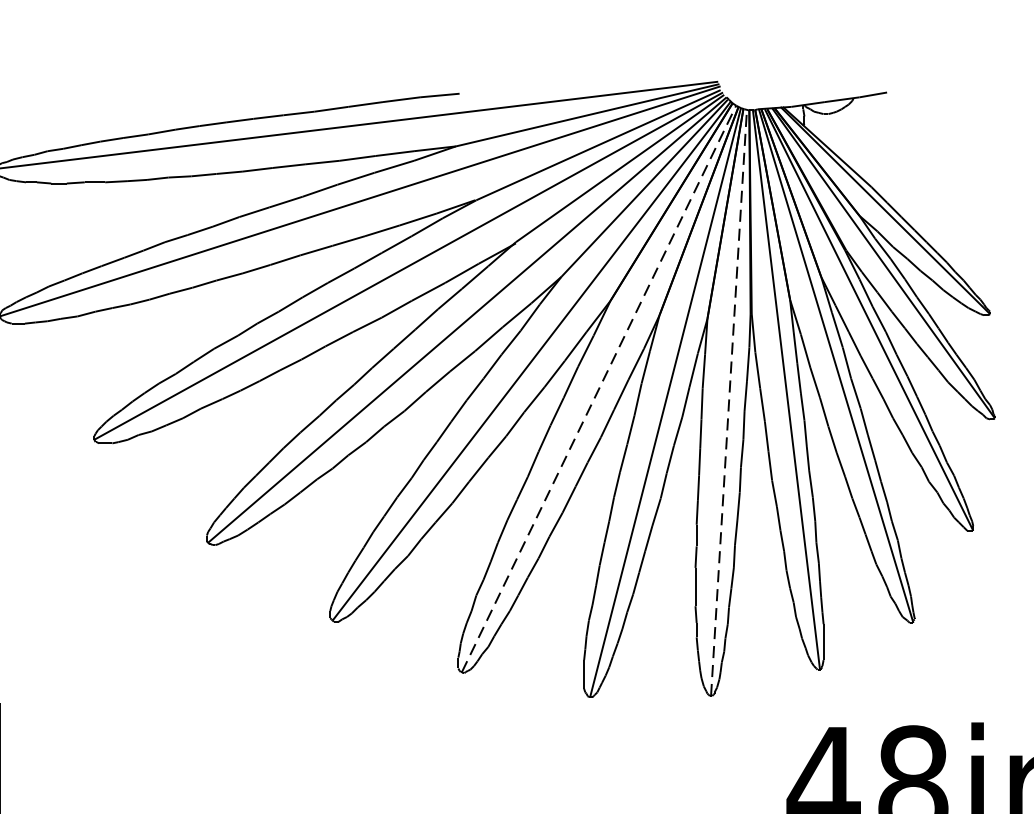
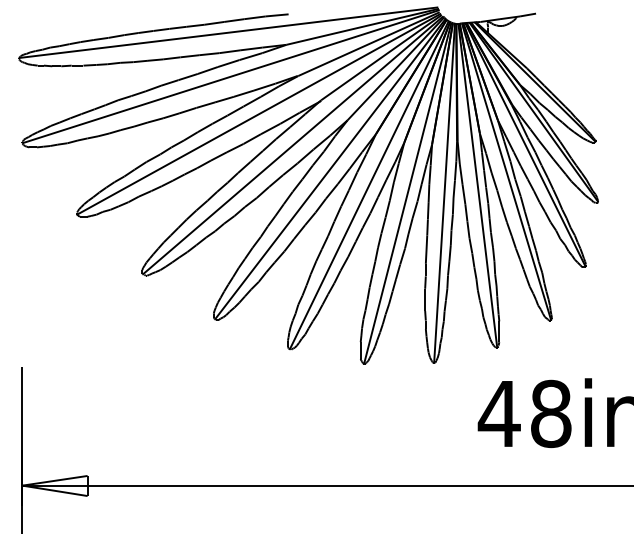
line: (599, 387) -> (369, 184), dashed -> solid
line: (728, 403) -> (444, 193), dashed -> solid

